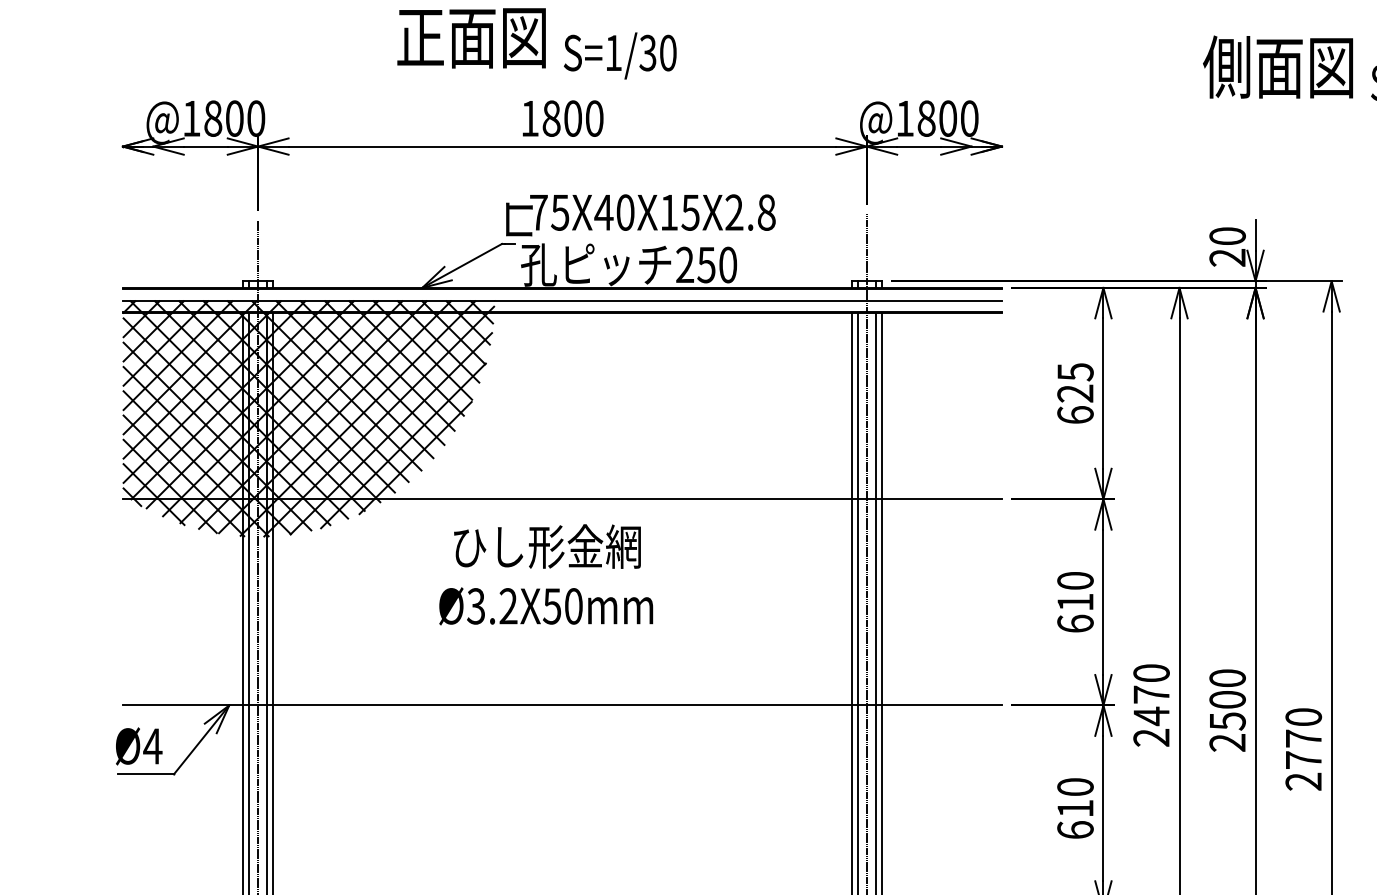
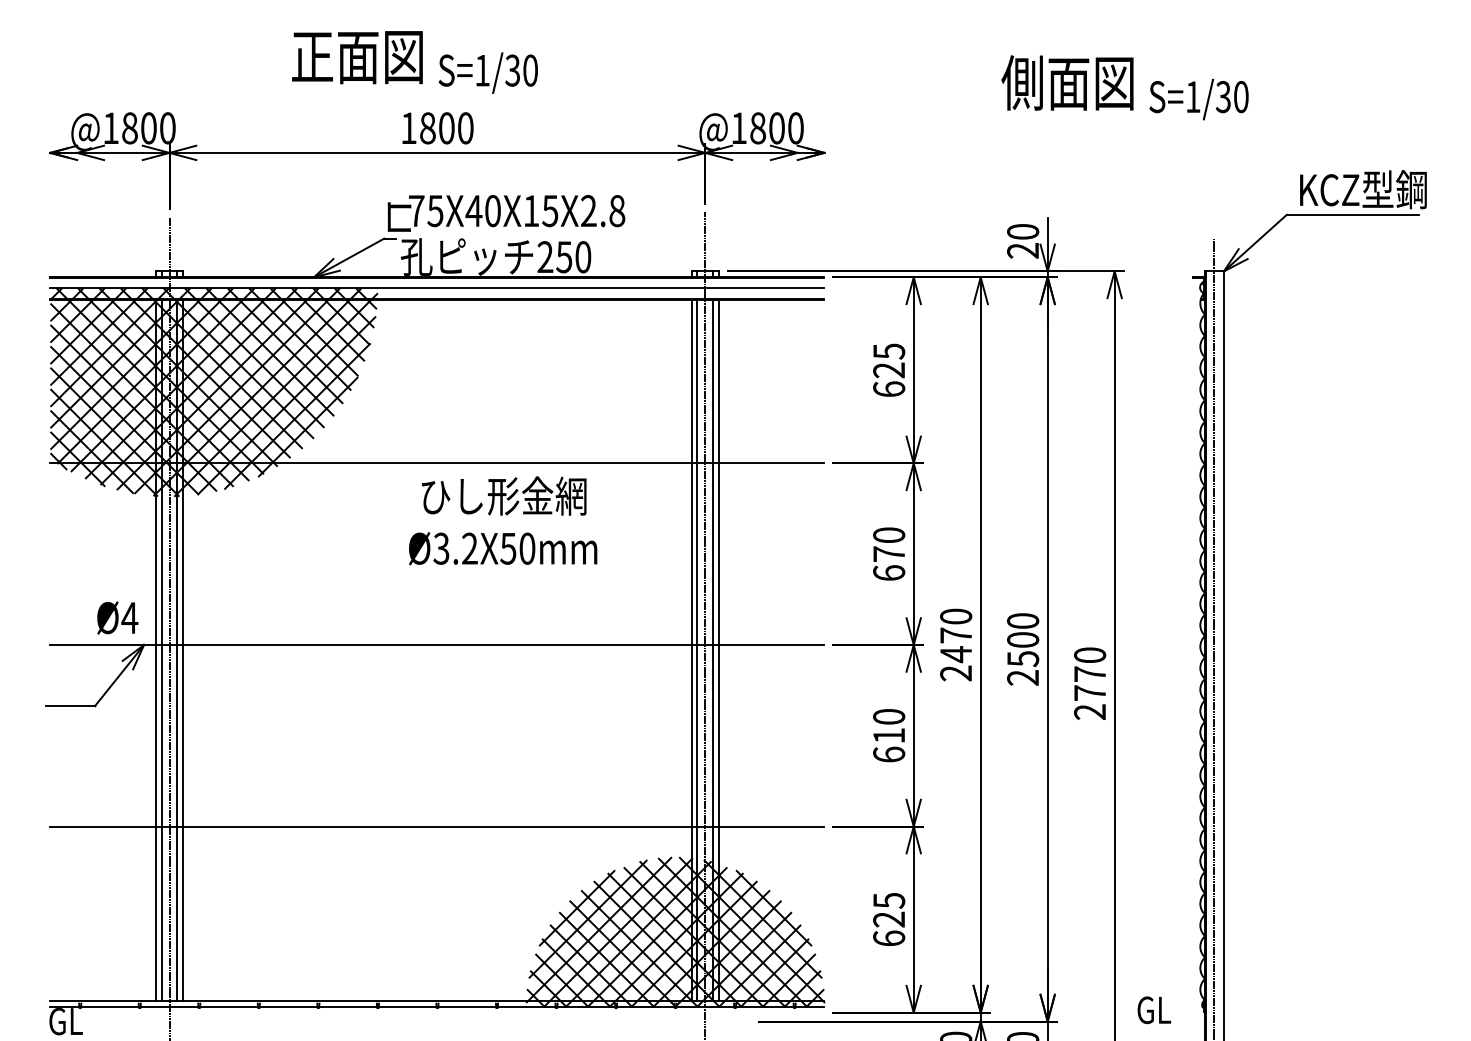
text: (546, 574) -> (503, 520), moved
text: (1074, 601) -> (888, 553), 610 -> 670
text: (138, 745) -> (117, 617), moved

